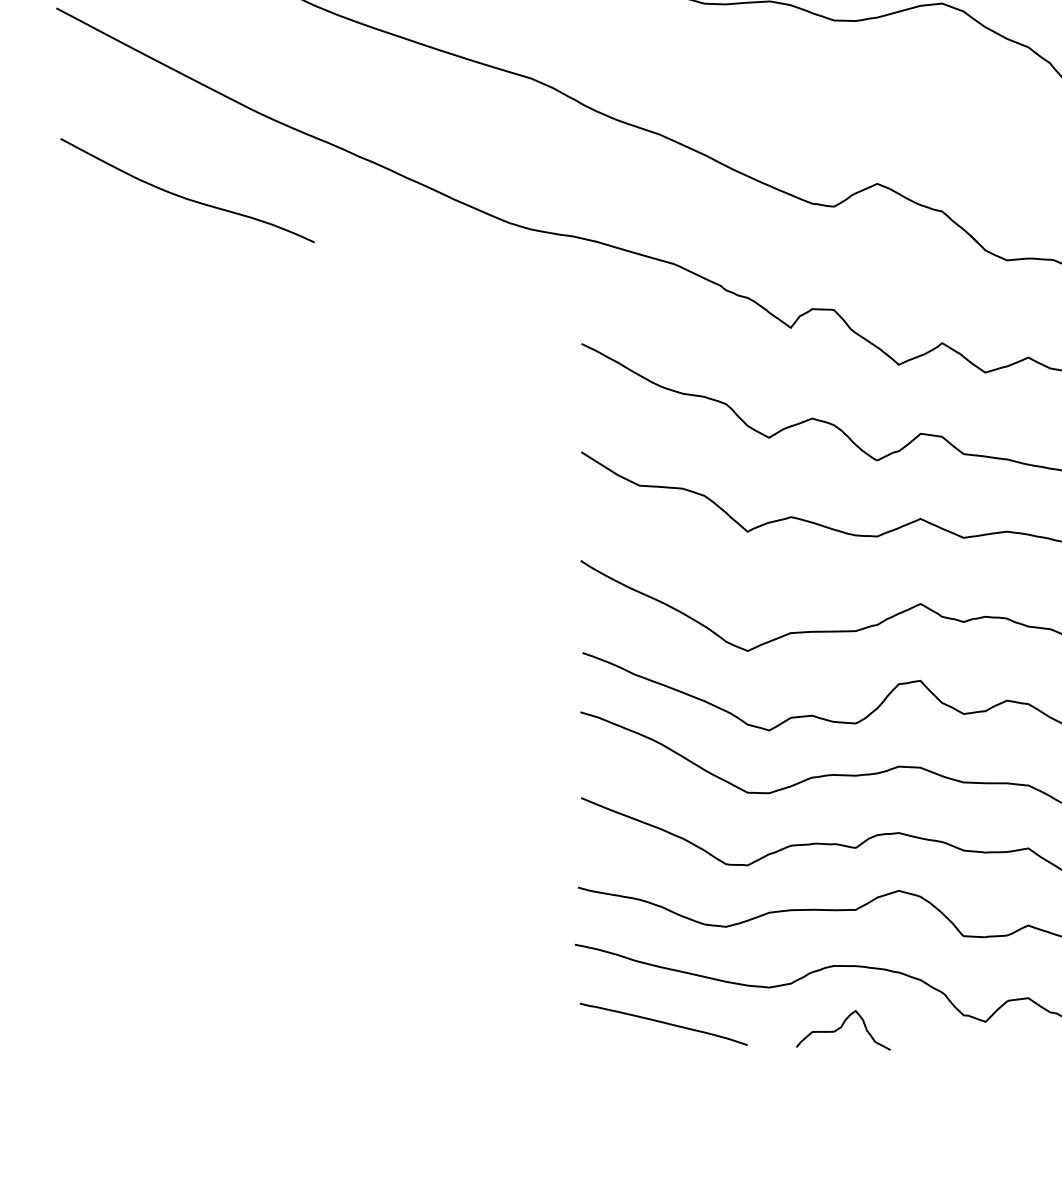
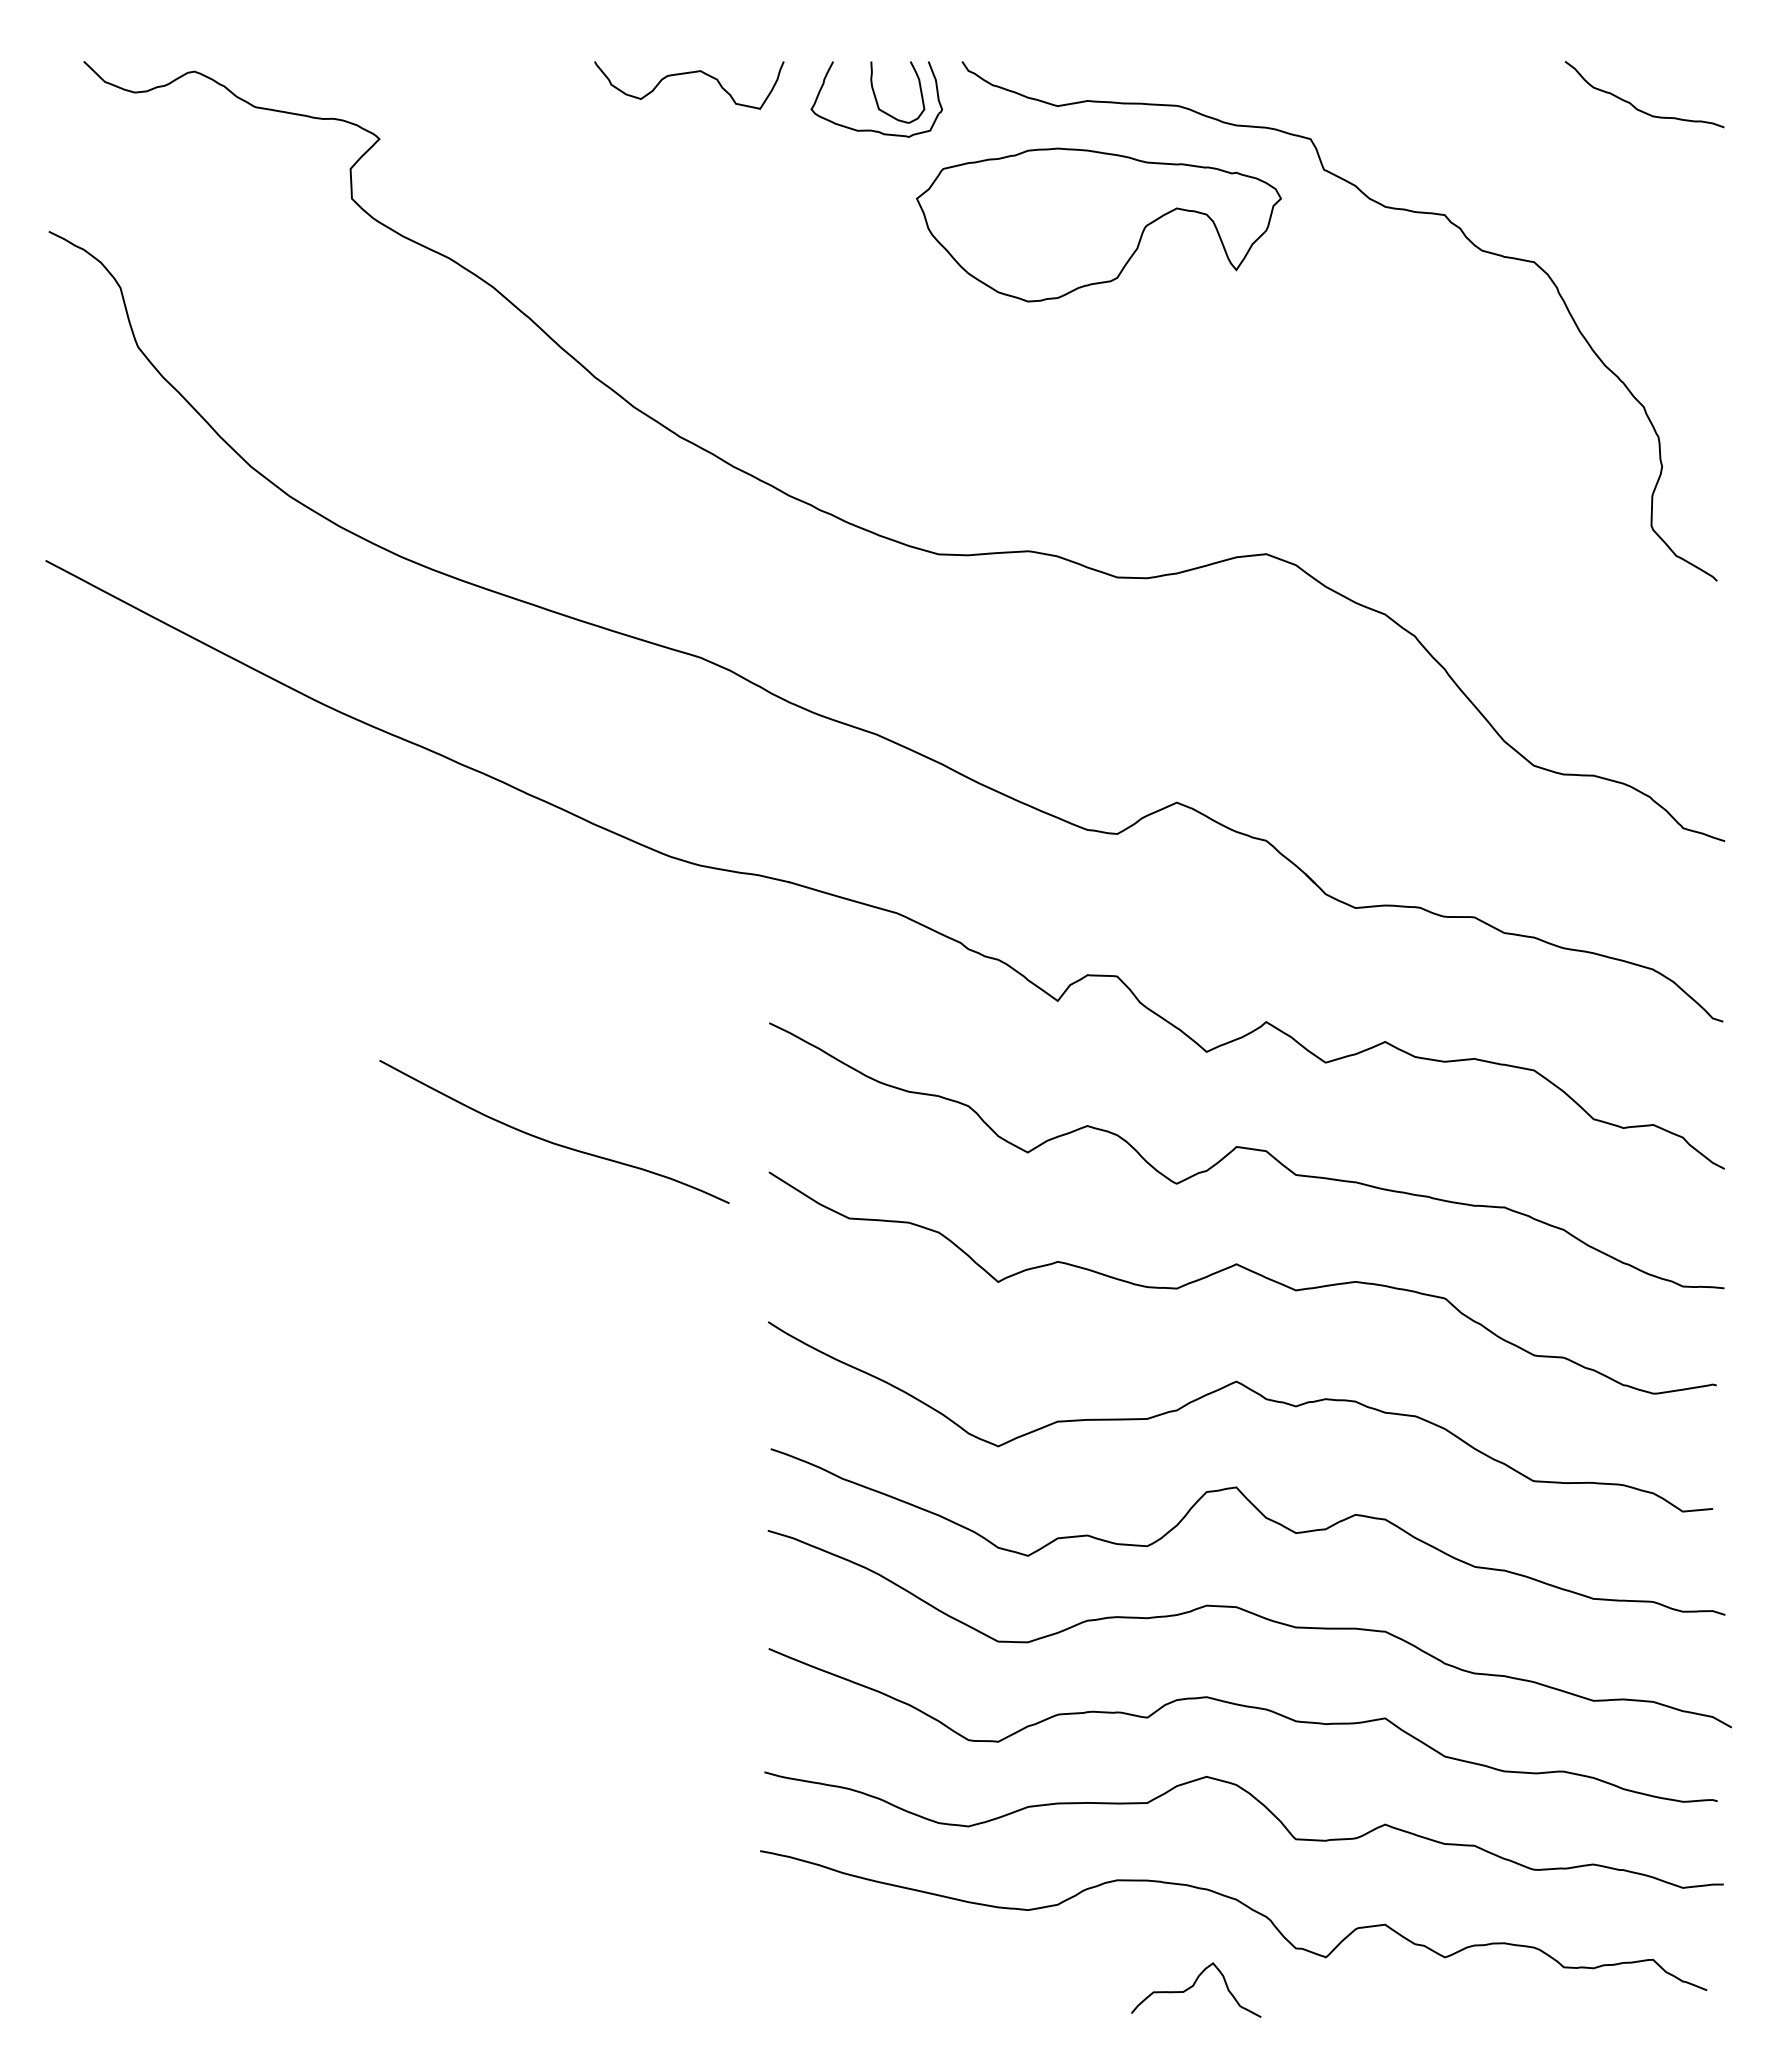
curve: (185, 197) -> (551, 1141), moved
curve: (663, 1023) -> (882, 1959), removed
curve: (841, 1027) -> (1193, 1986), moved

